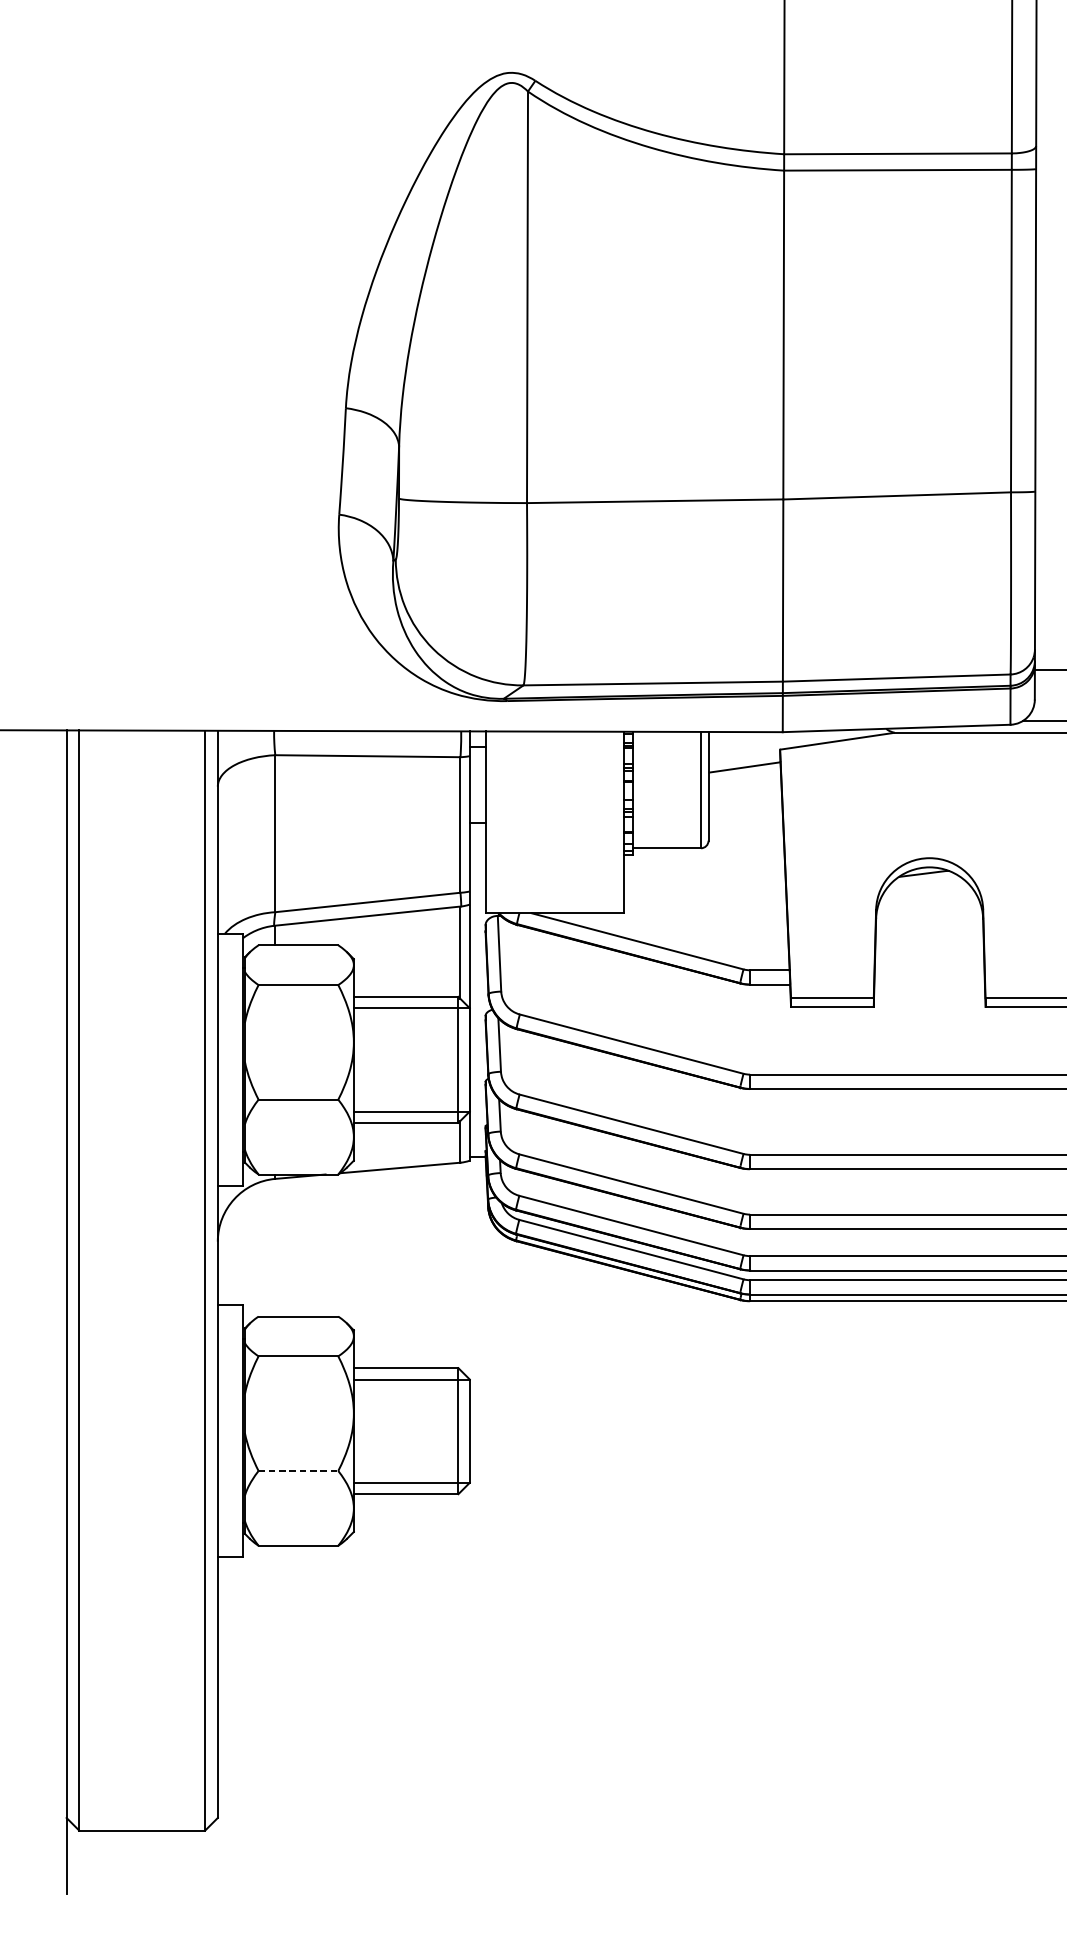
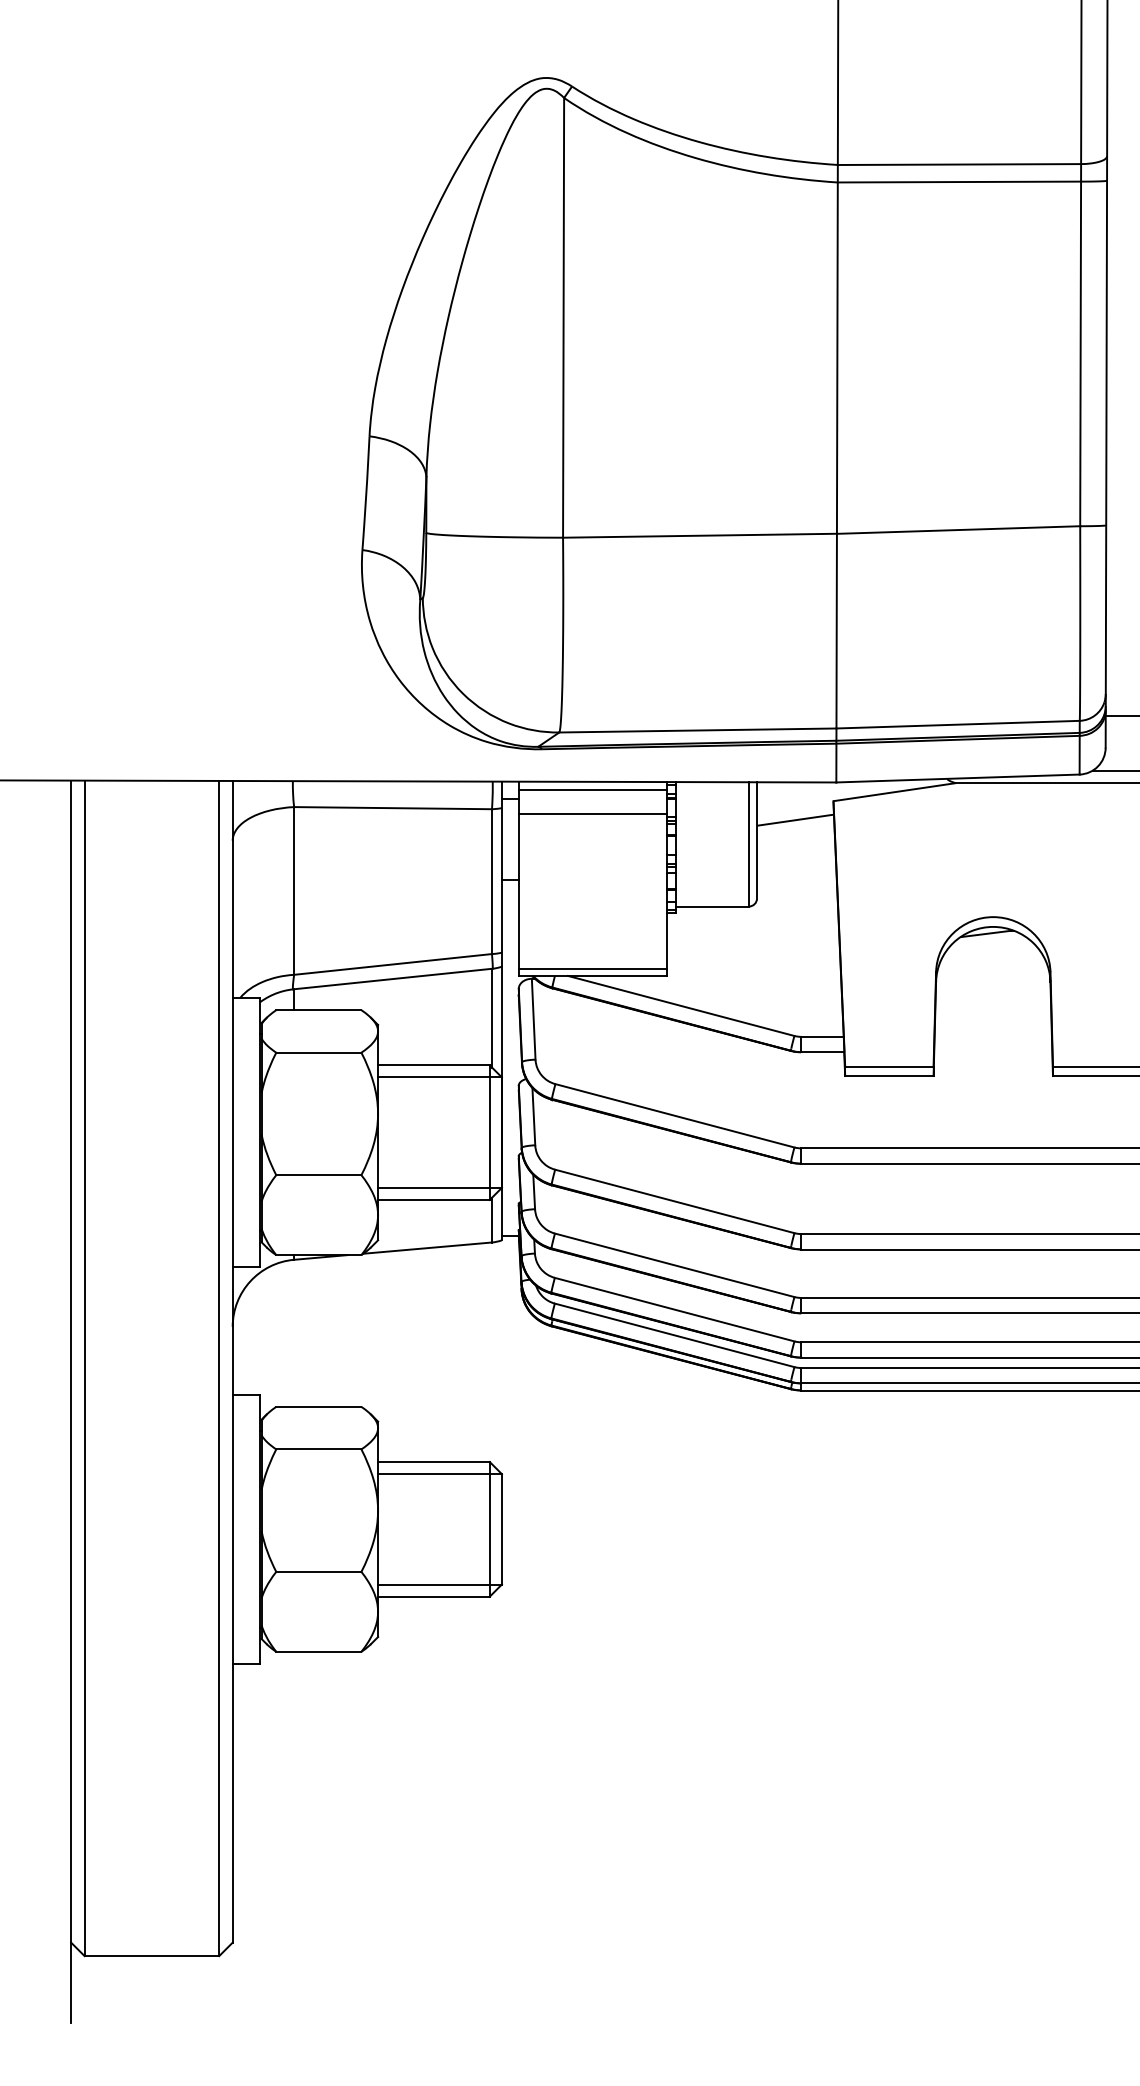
line: (554, 739) -> (592, 790), added
line: (554, 761) -> (592, 813), added
line: (554, 906) -> (592, 968), added
line: (298, 1470) -> (318, 1571), dashed -> solid

